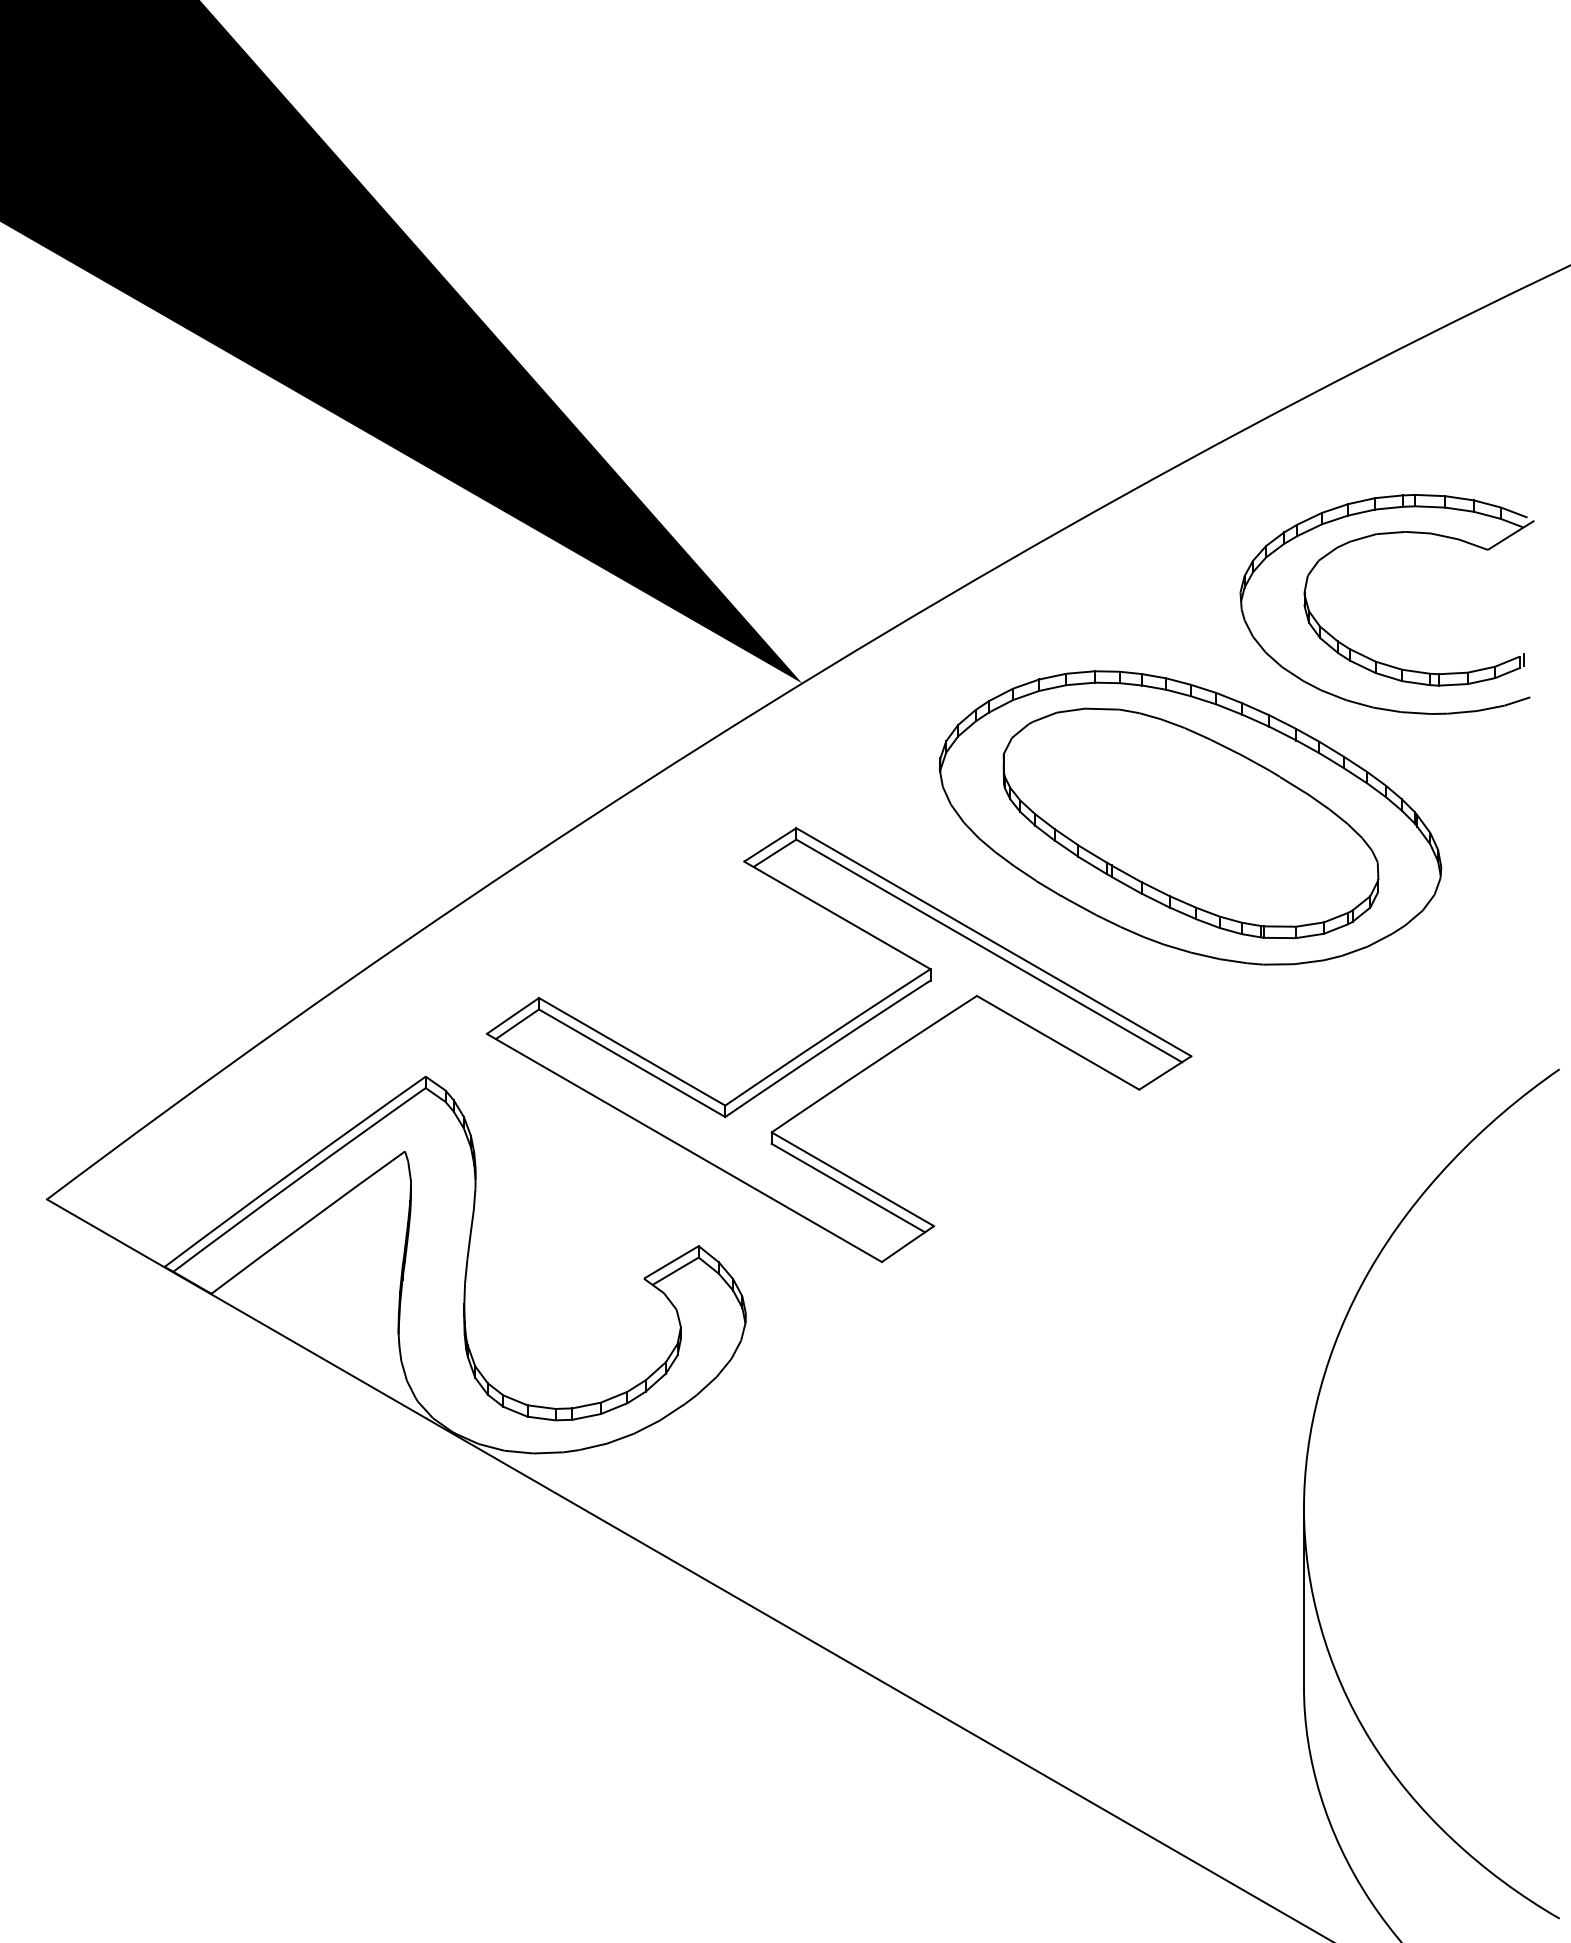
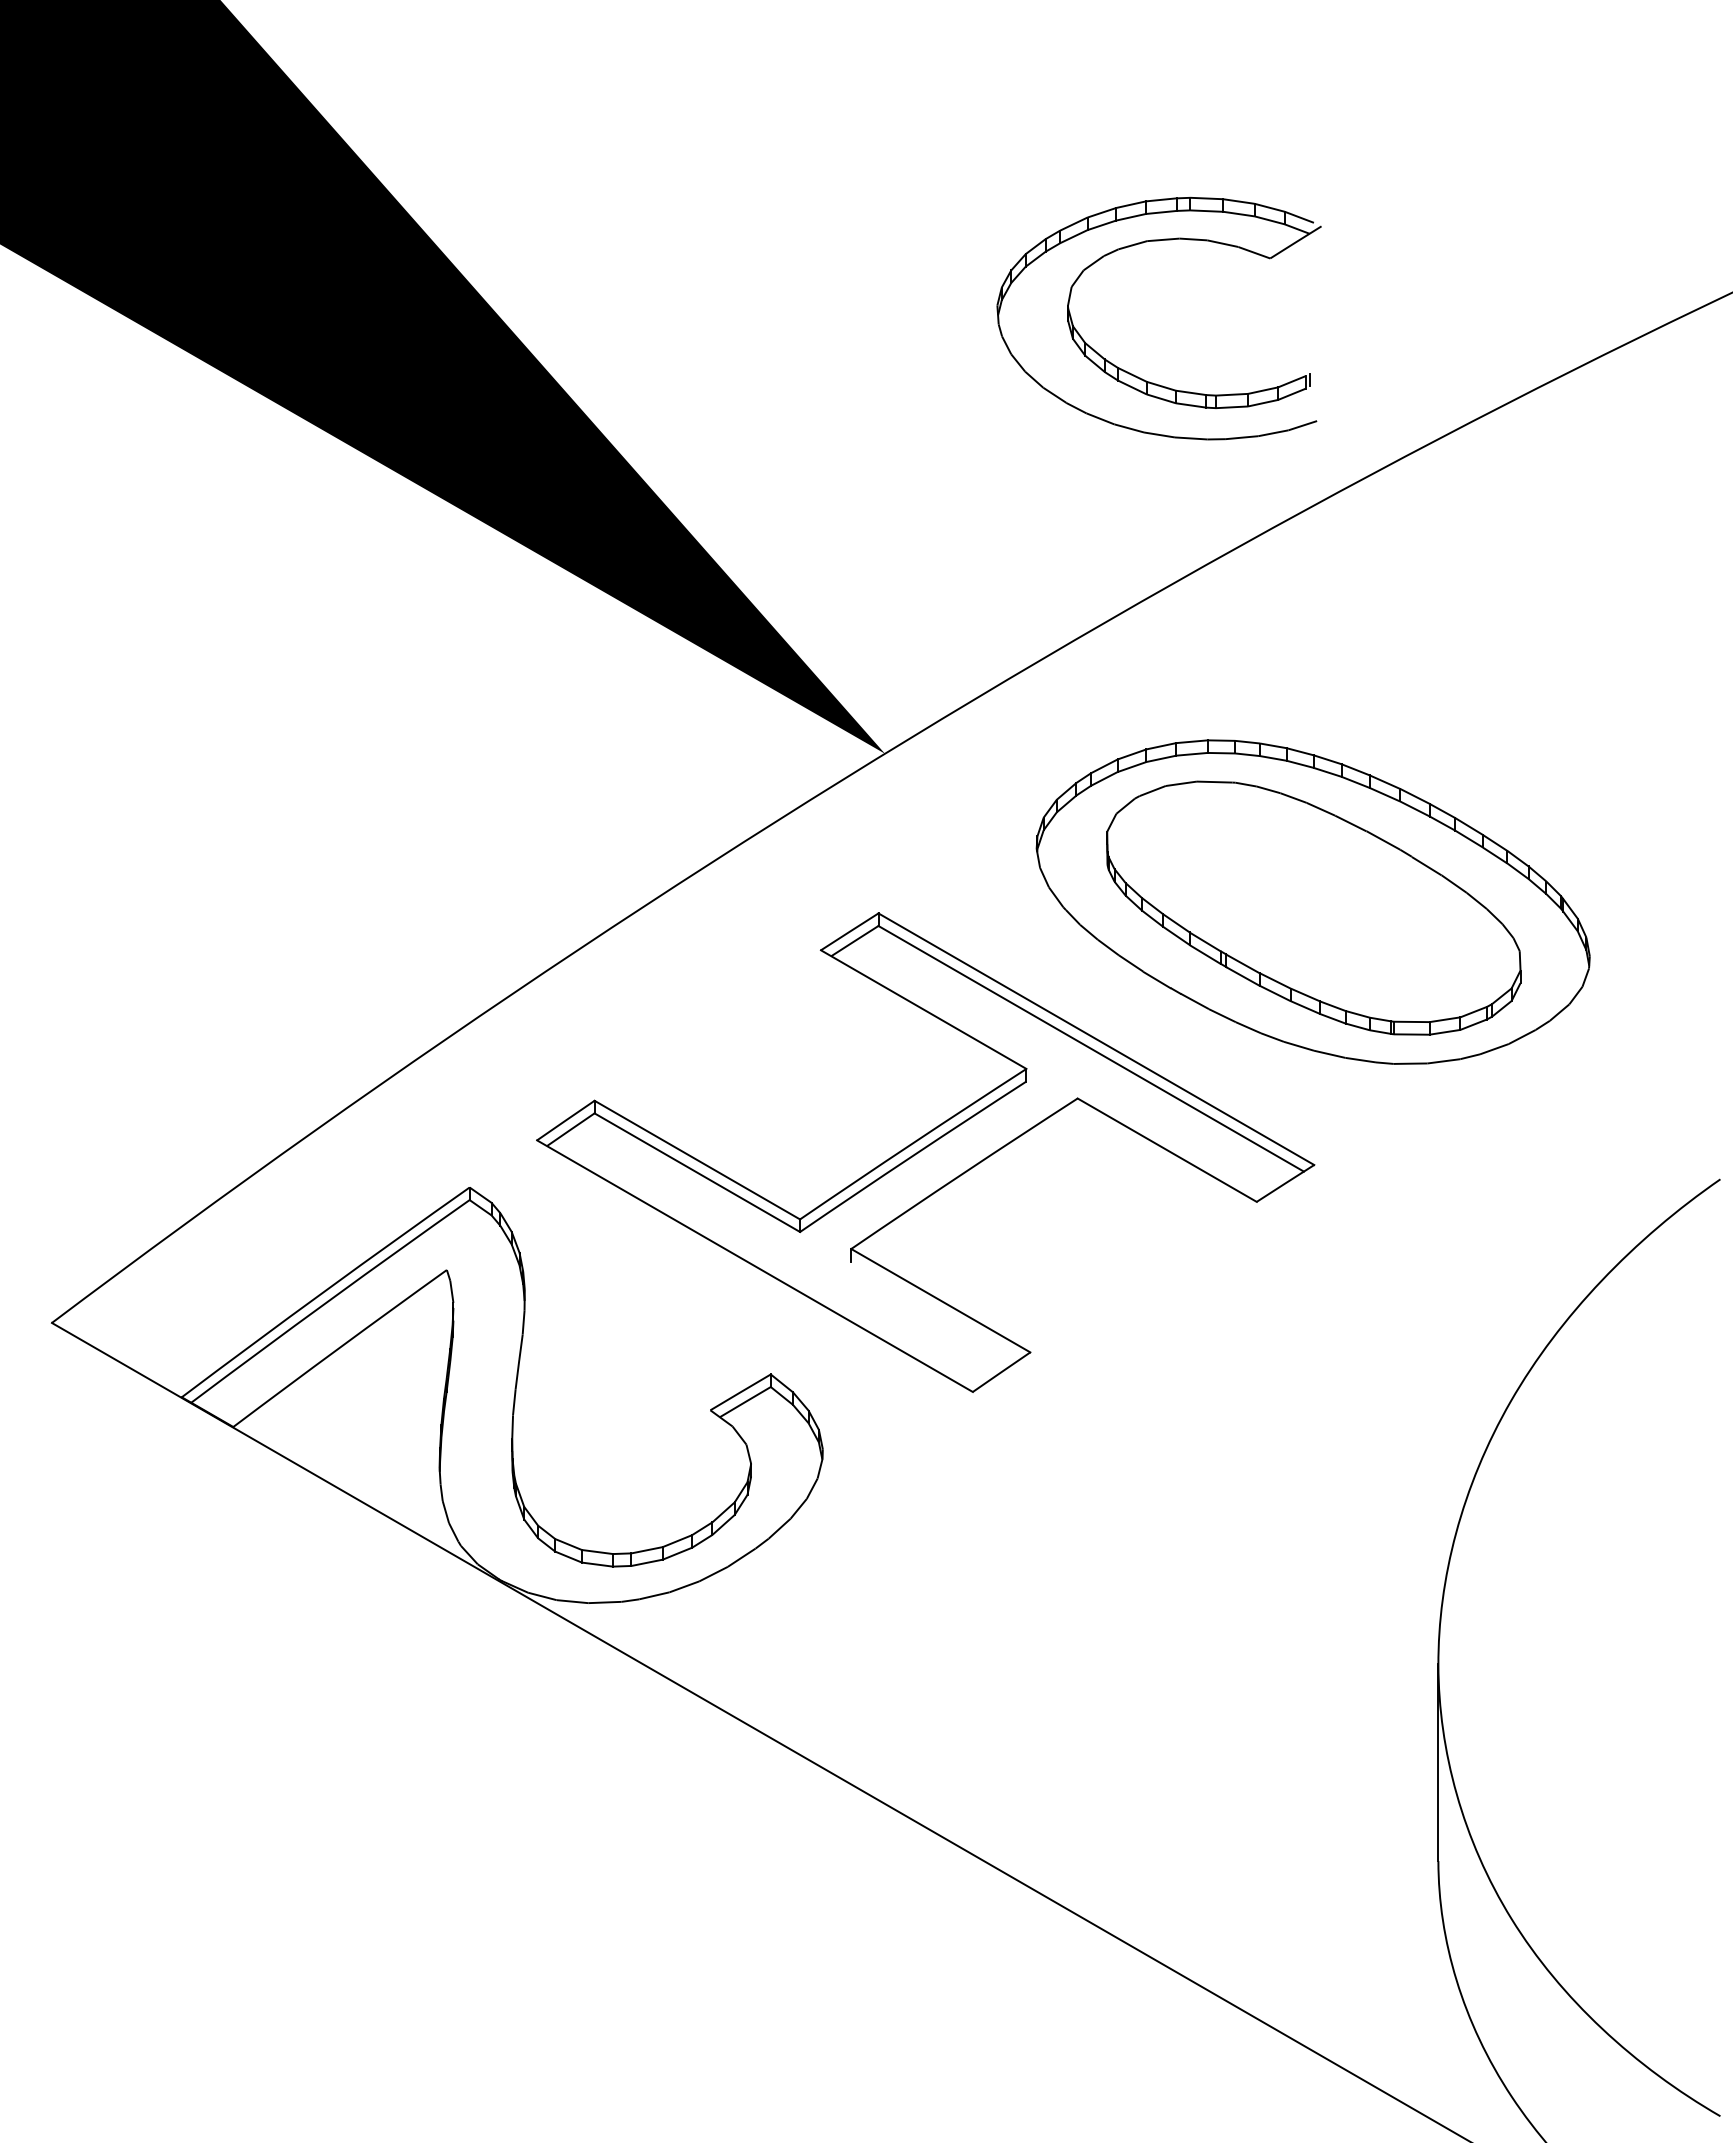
part: (1363, 654) -> (1132, 373), moved
line: (848, 1188) -> (935, 1310), removed

